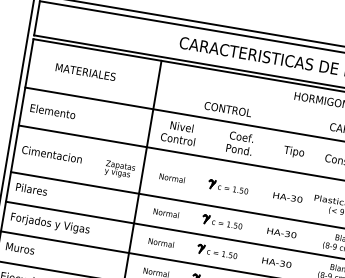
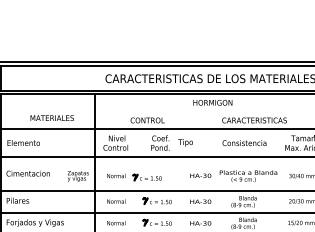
text: (84, 71) -> (51, 117), moved
text: (293, 151) -> (185, 142), moved
part: (227, 186) -> (146, 177), moved

